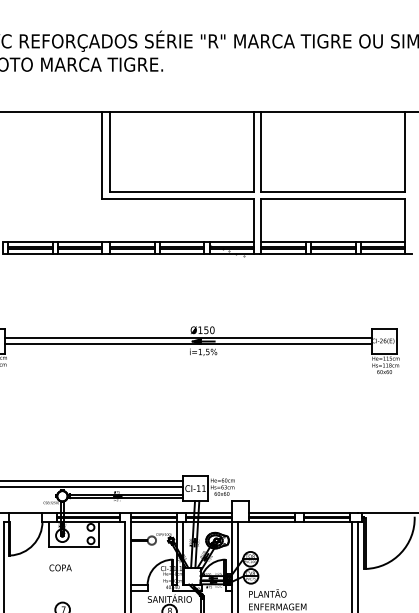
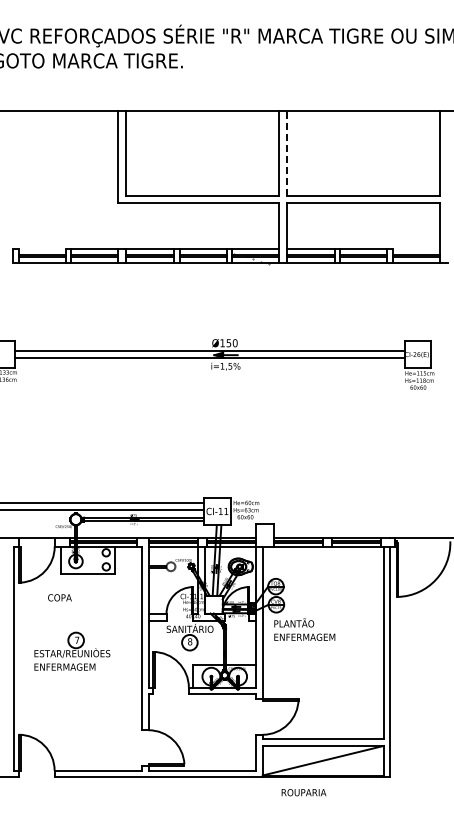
line: (260, 151) -> (286, 153), solid -> dashed
line: (30, 242) -> (41, 249), removed
line: (382, 242) -> (416, 249), removed
text: (60, 567) -> (59, 597), moved

